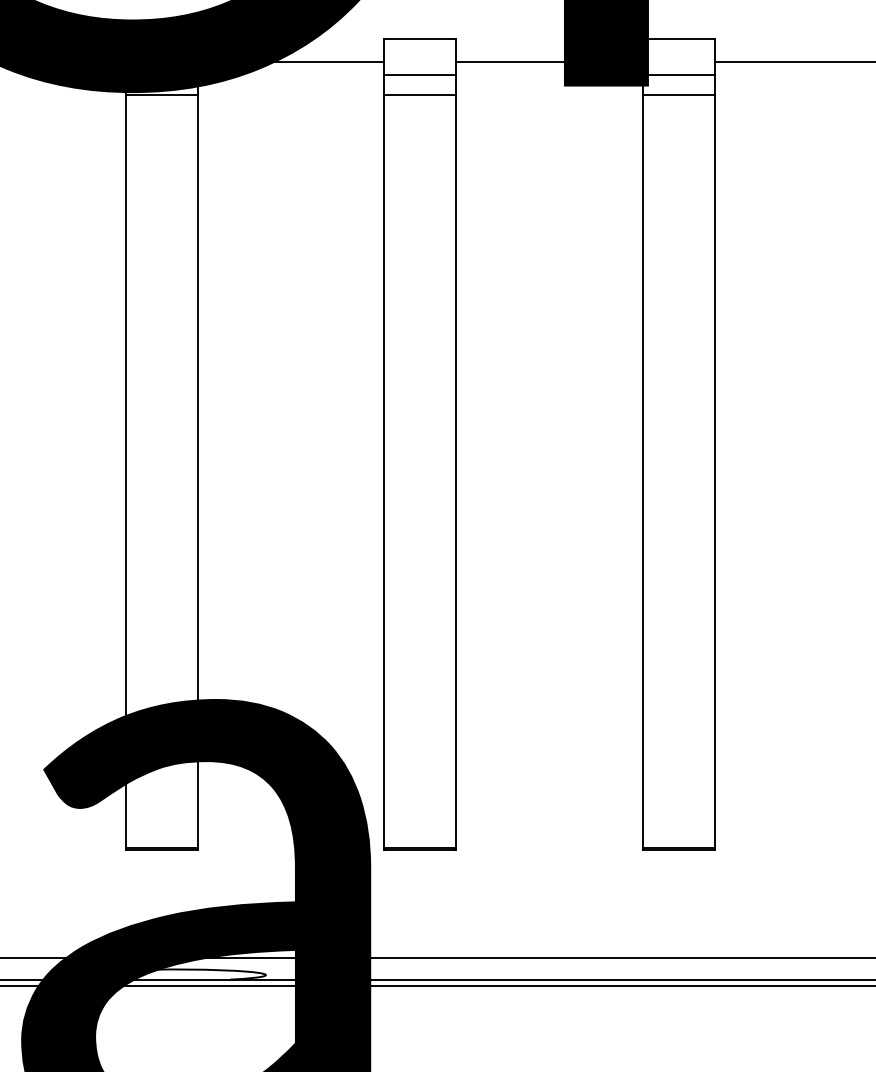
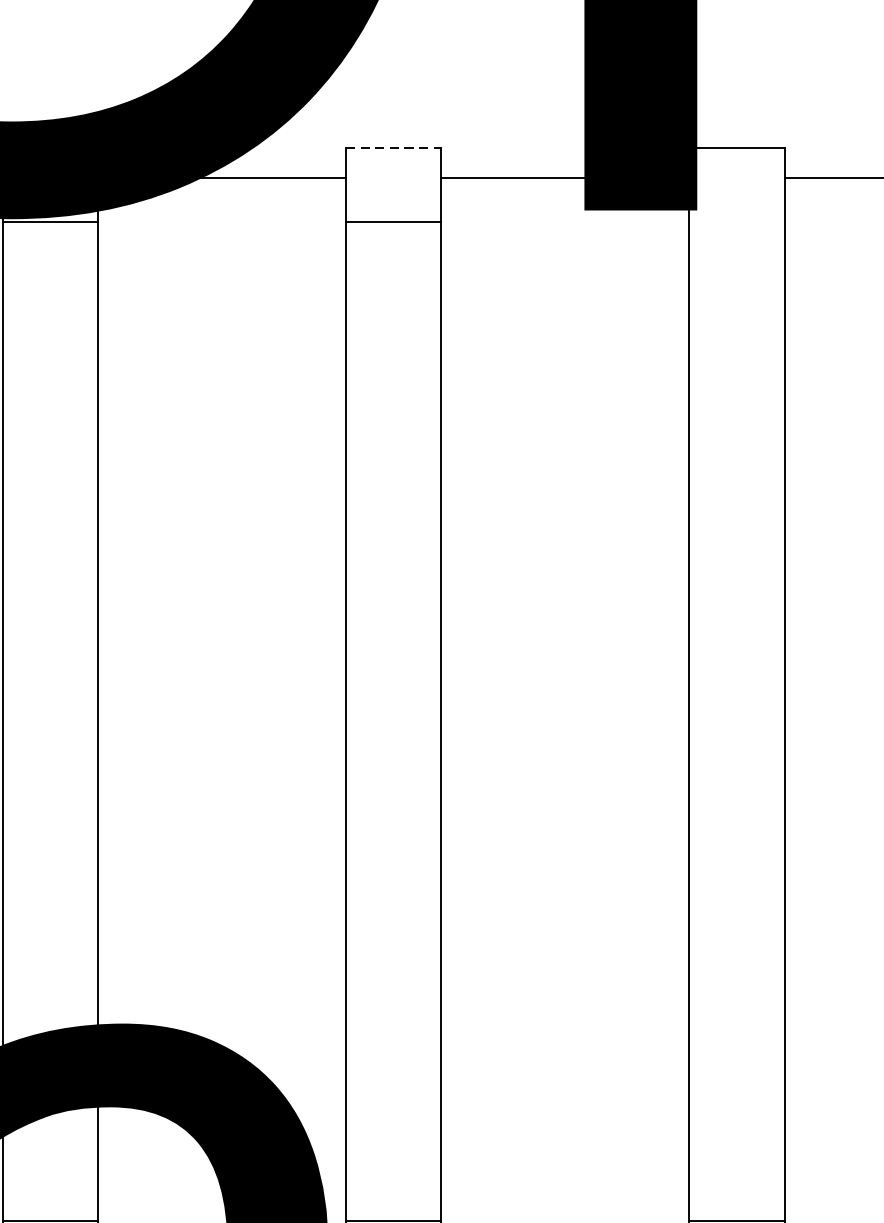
line: (420, 39) -> (393, 148), solid -> dashed
line: (420, 75) -> (393, 195), removed
line: (678, 75) -> (736, 195), removed
line: (678, 95) -> (736, 222), removed

